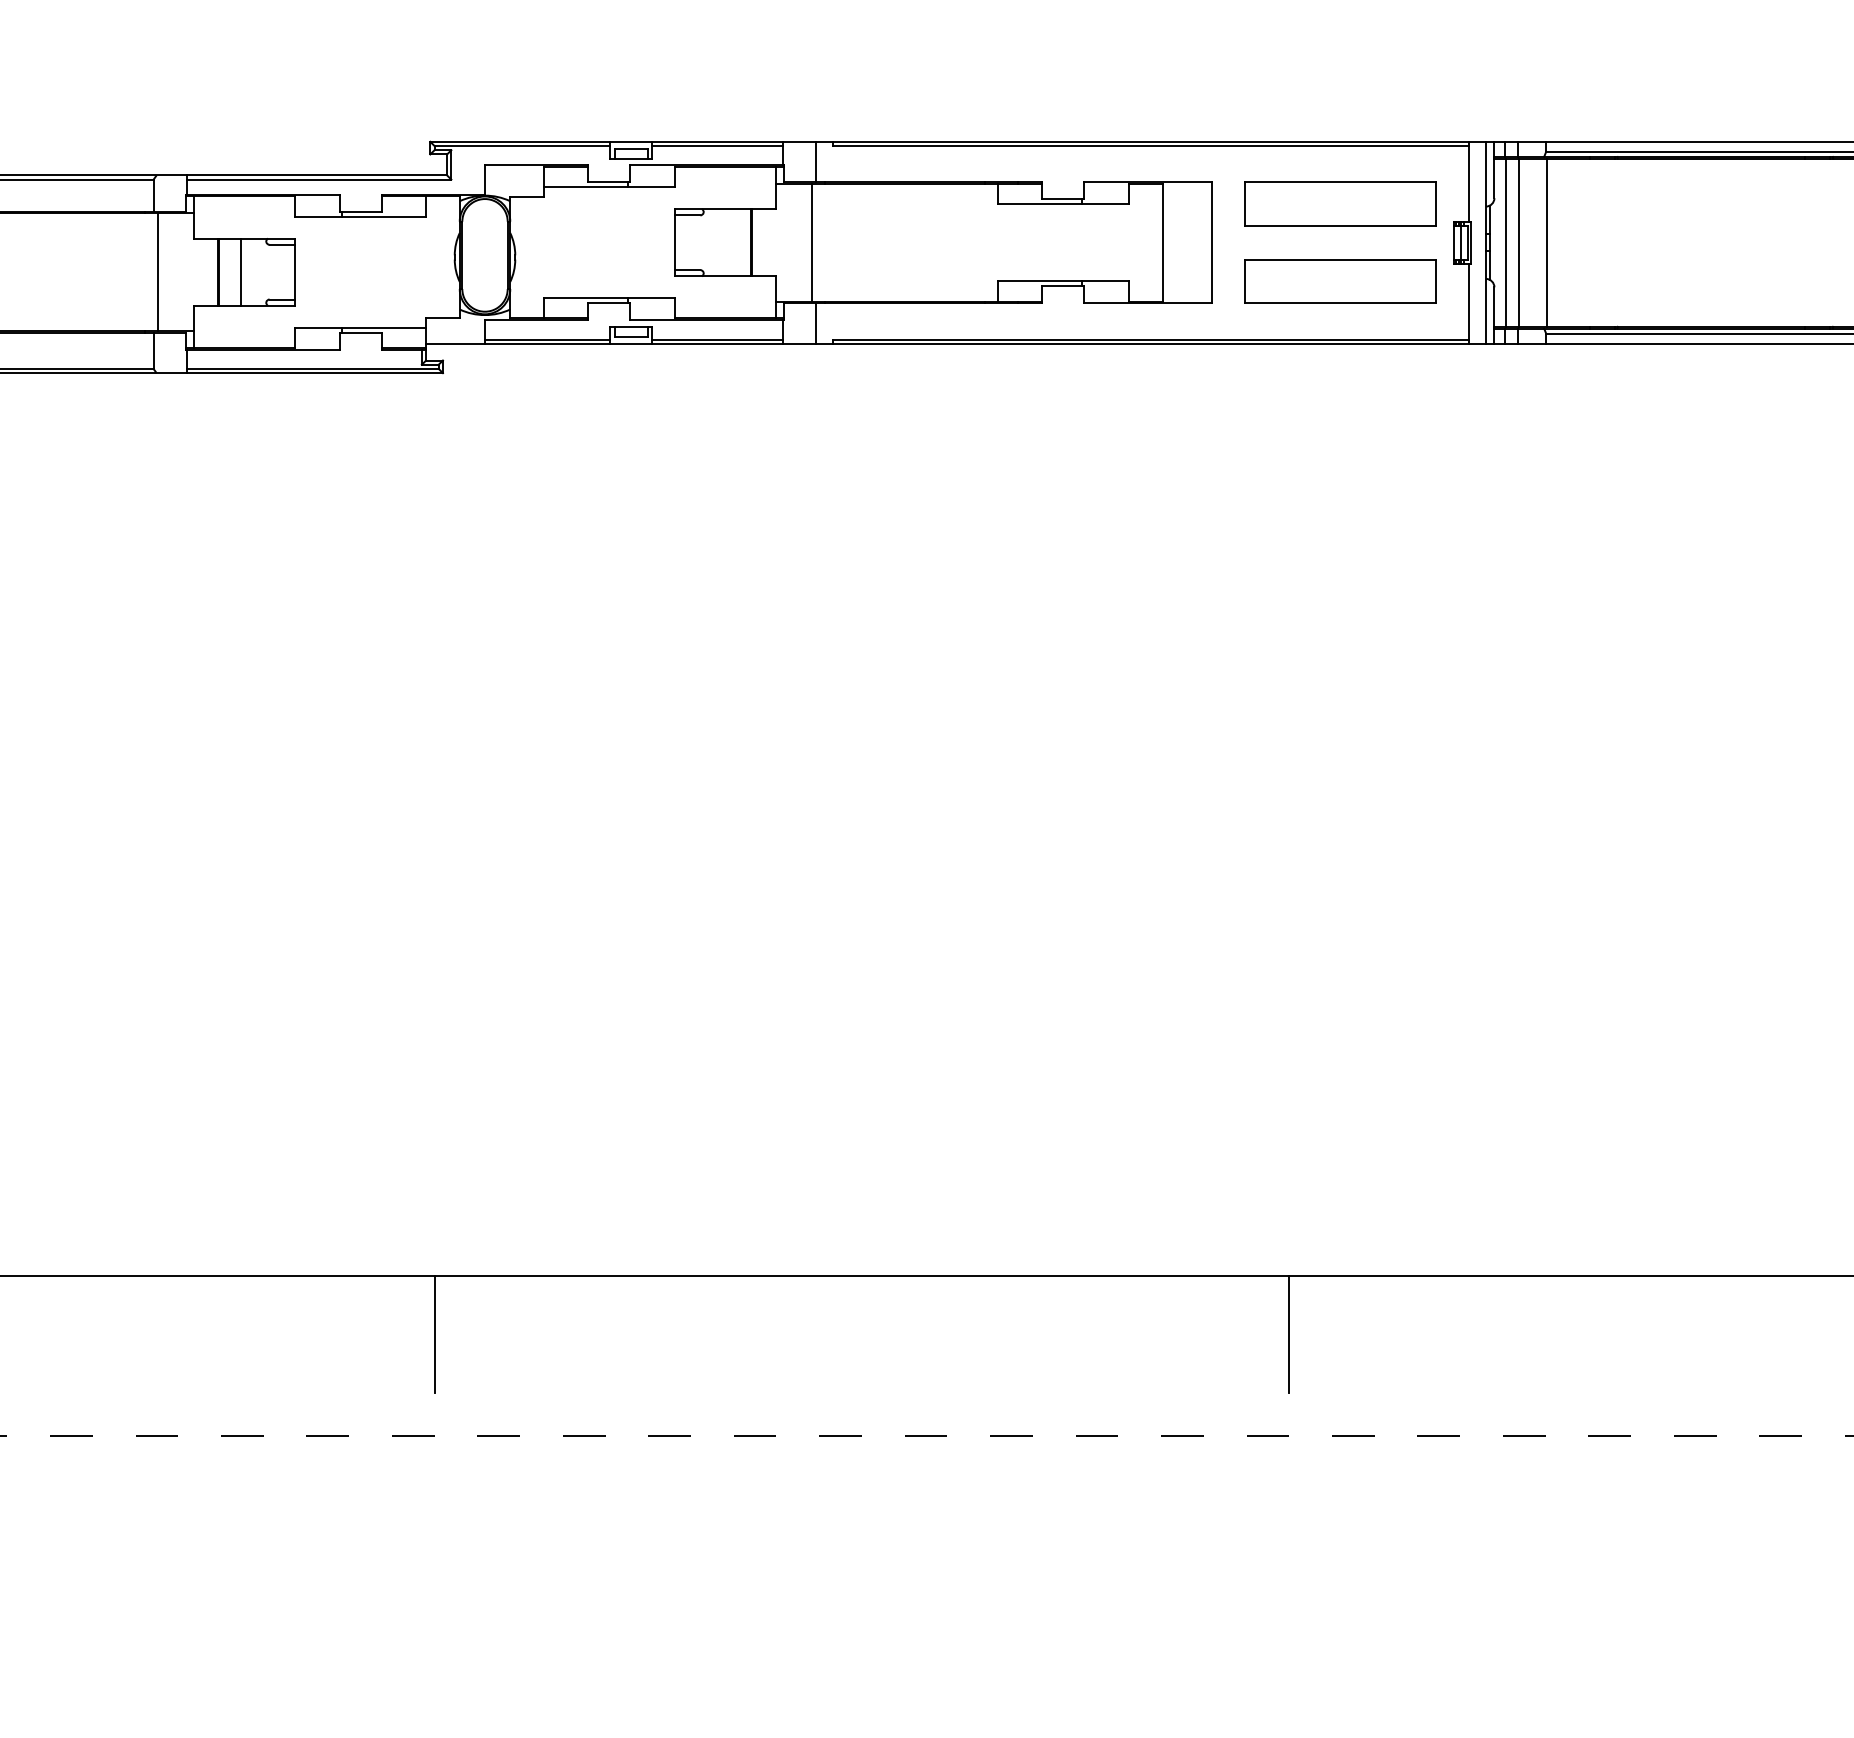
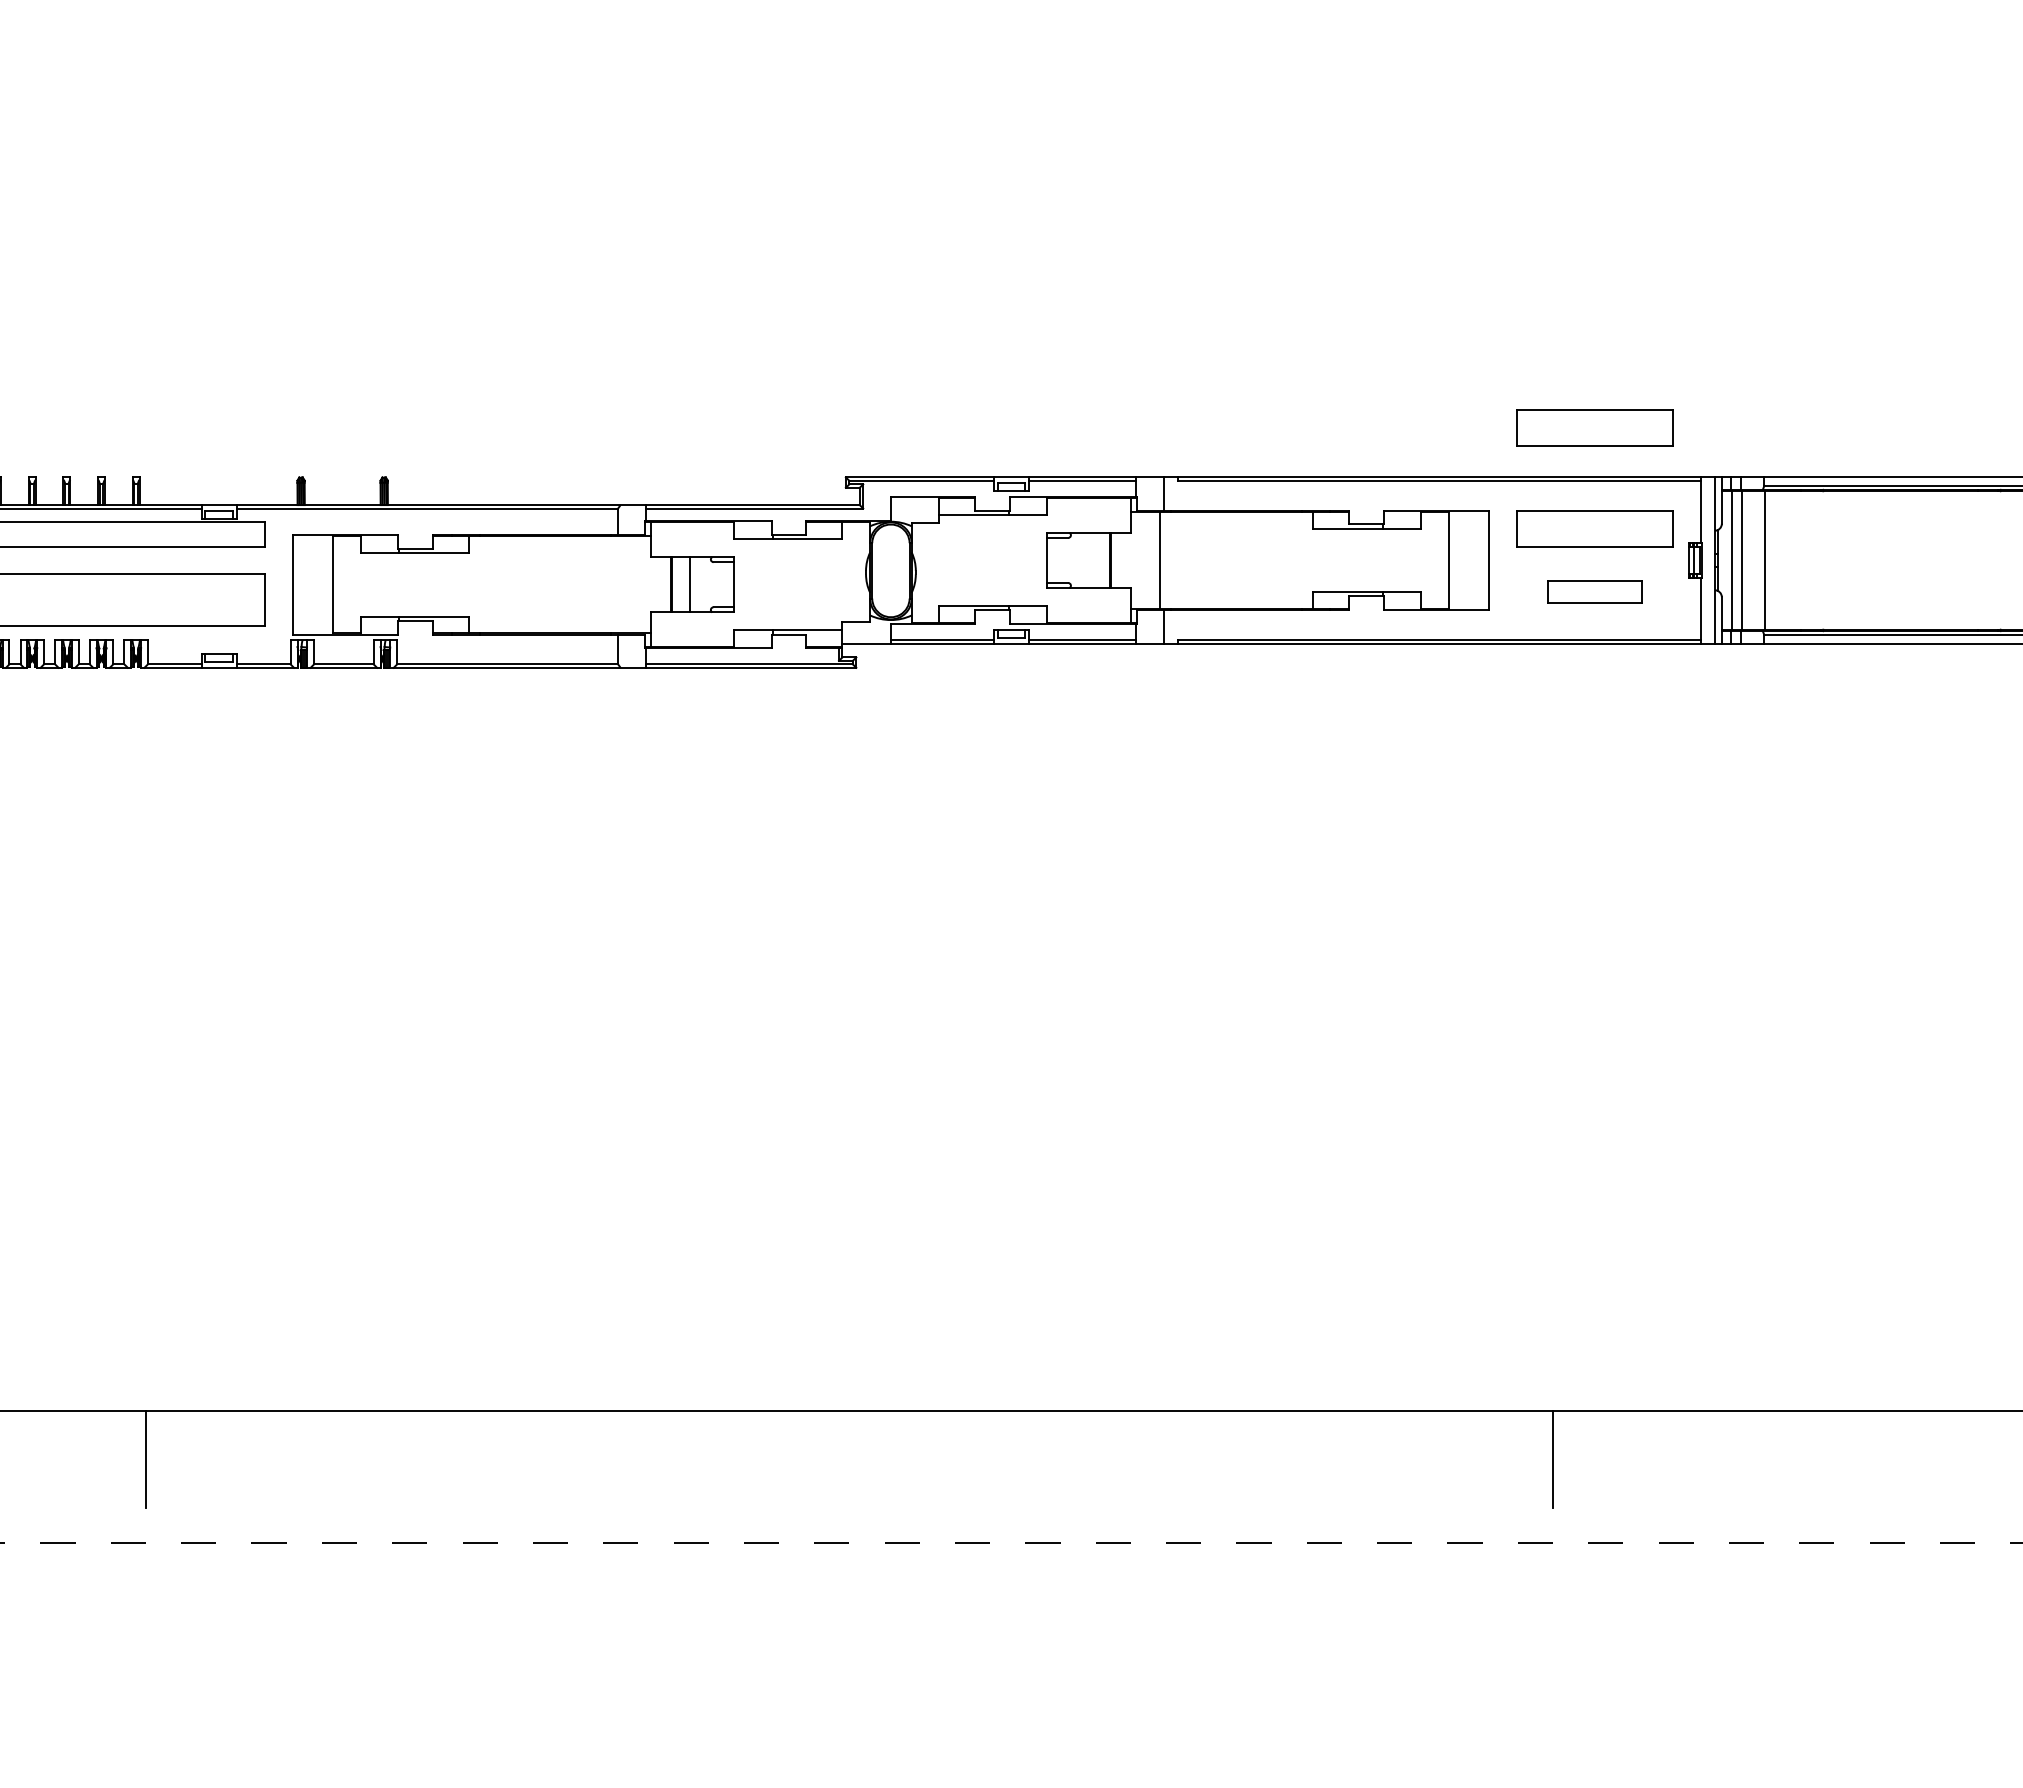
part: (1339, 81) -> (1594, 427), added
line: (157, 271) -> (621, 584), removed
part: (1339, 280) -> (1594, 591), size x0.6
line: (434, 1333) -> (849, 1458), removed

